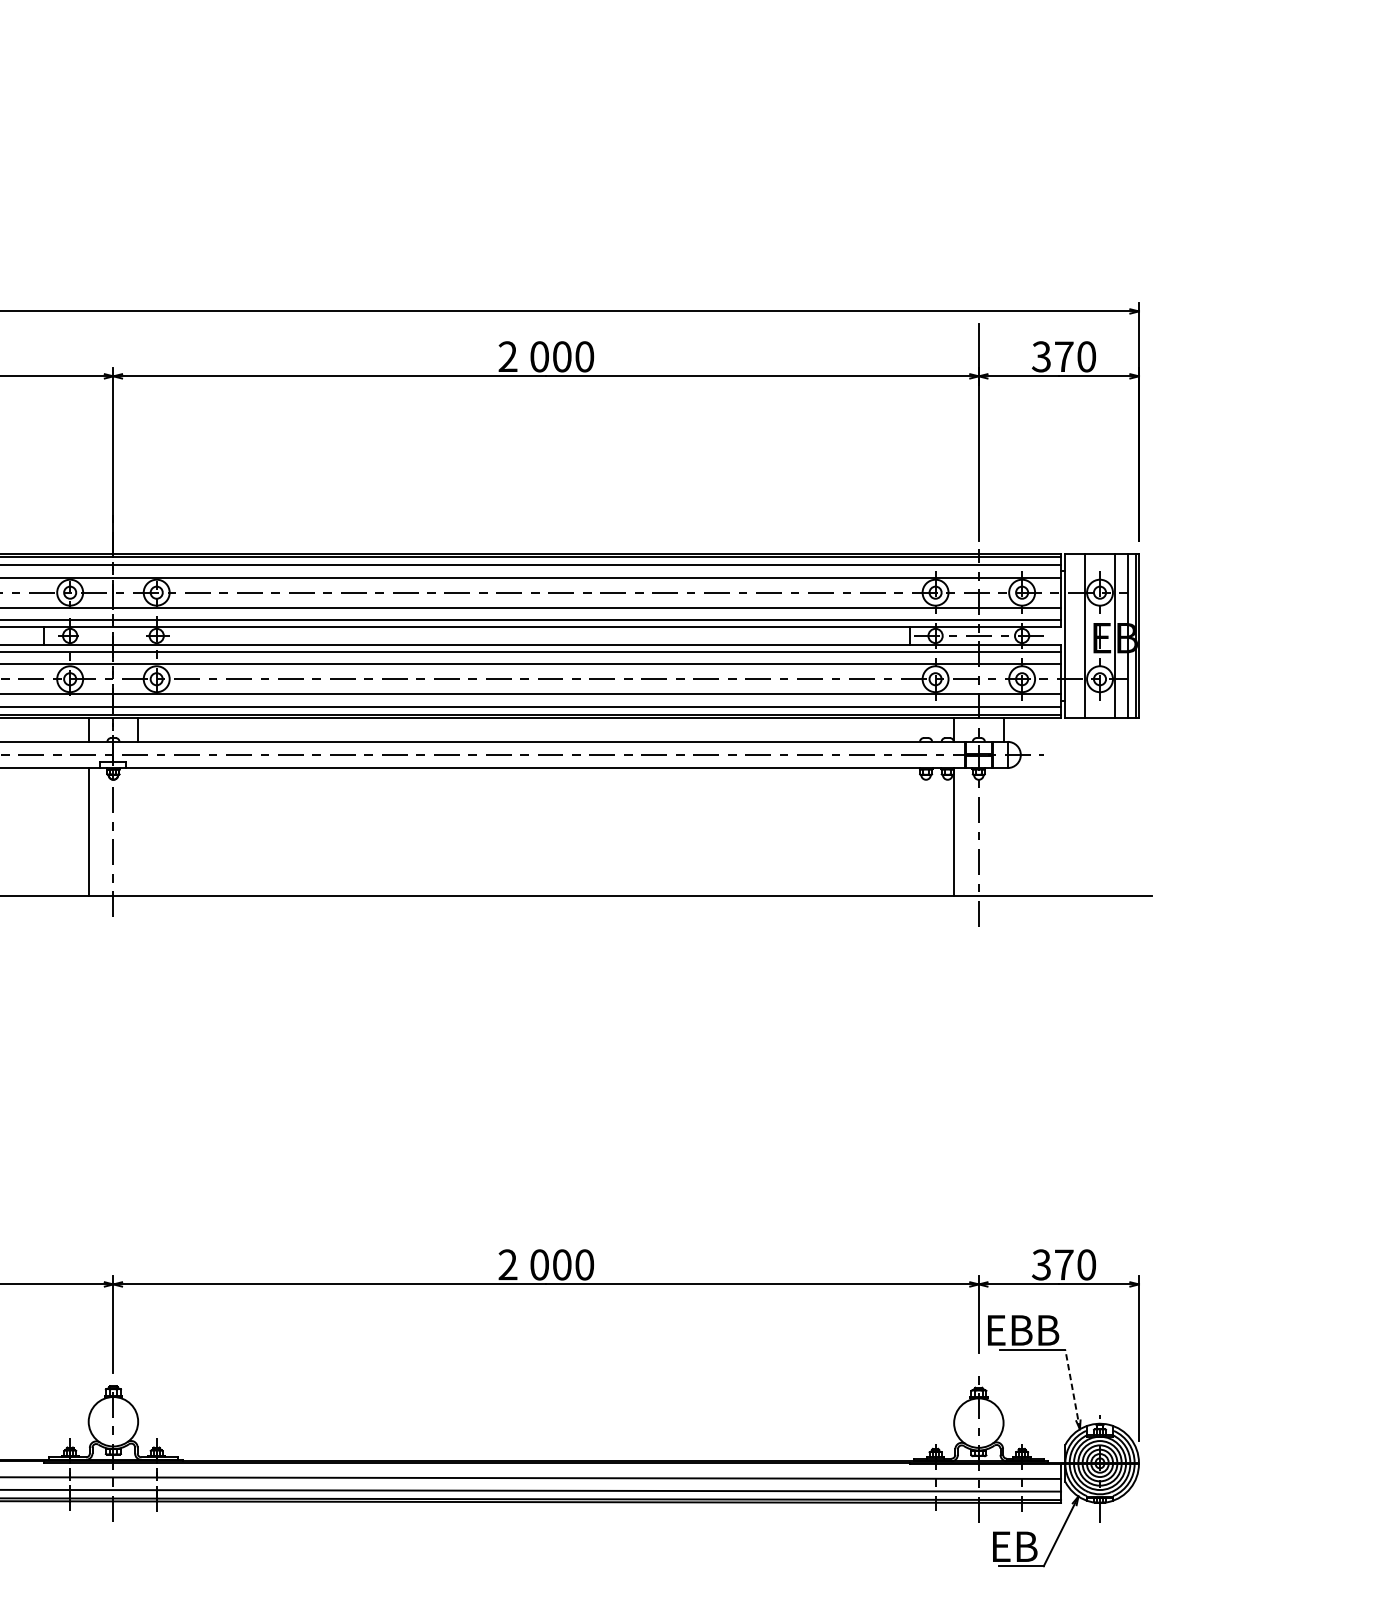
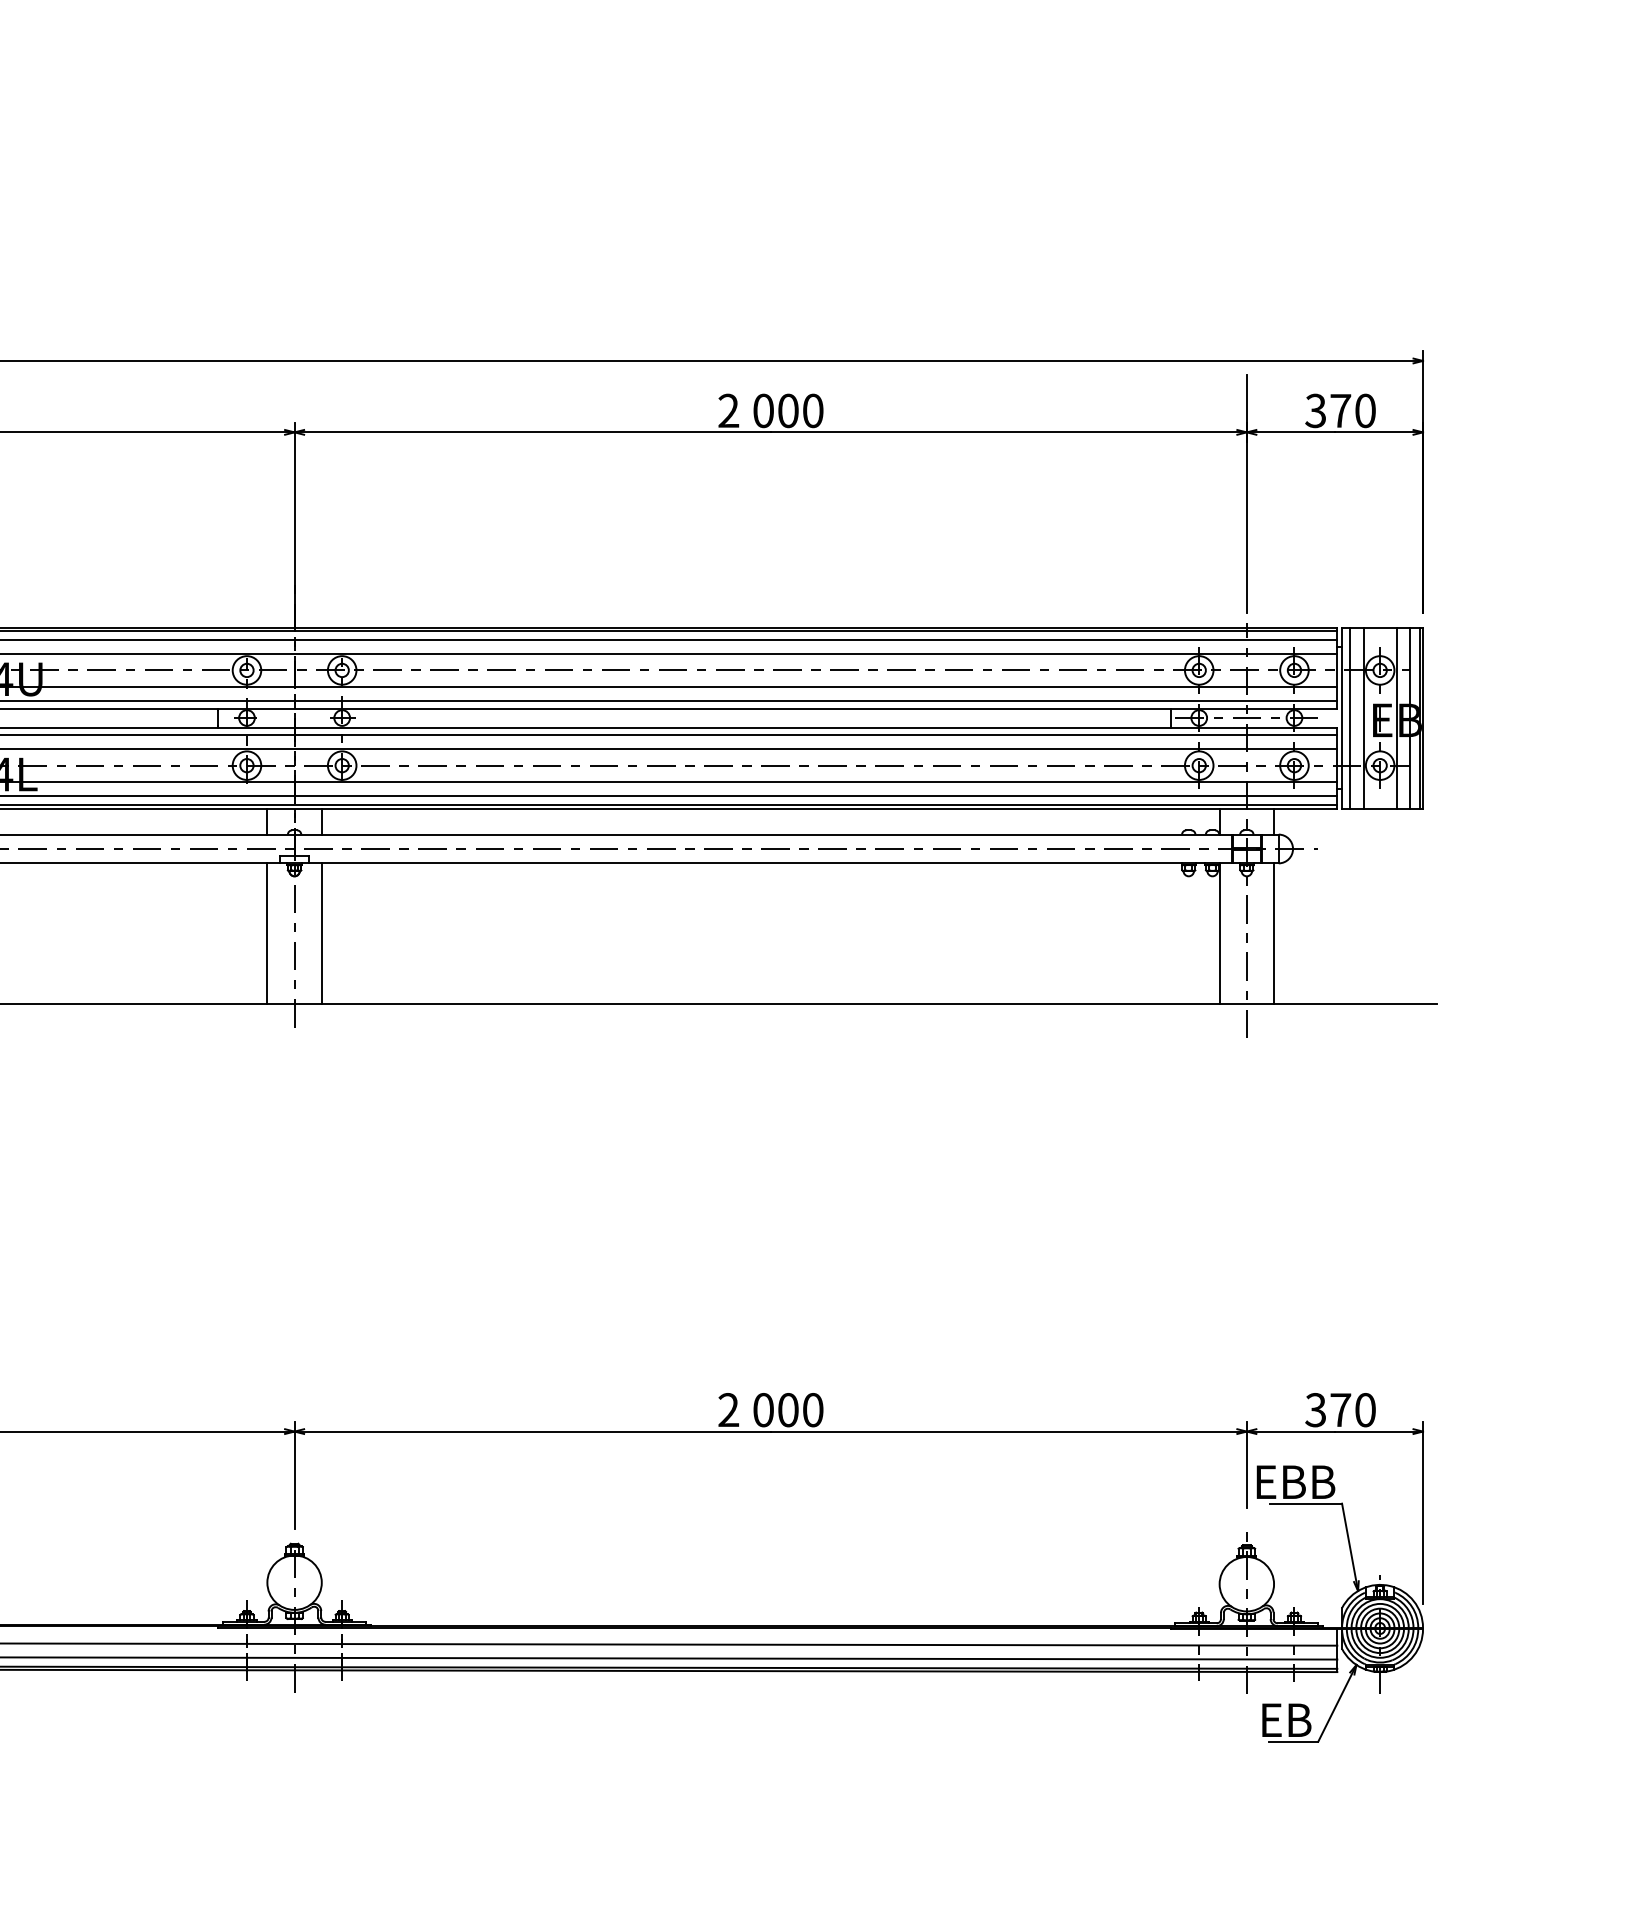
line: (1072, 635) -> (1349, 717), added
line: (137, 831) -> (321, 933), added
line: (1003, 831) -> (1273, 933), added
line: (1072, 1388) -> (1349, 1546), dashed -> solid

